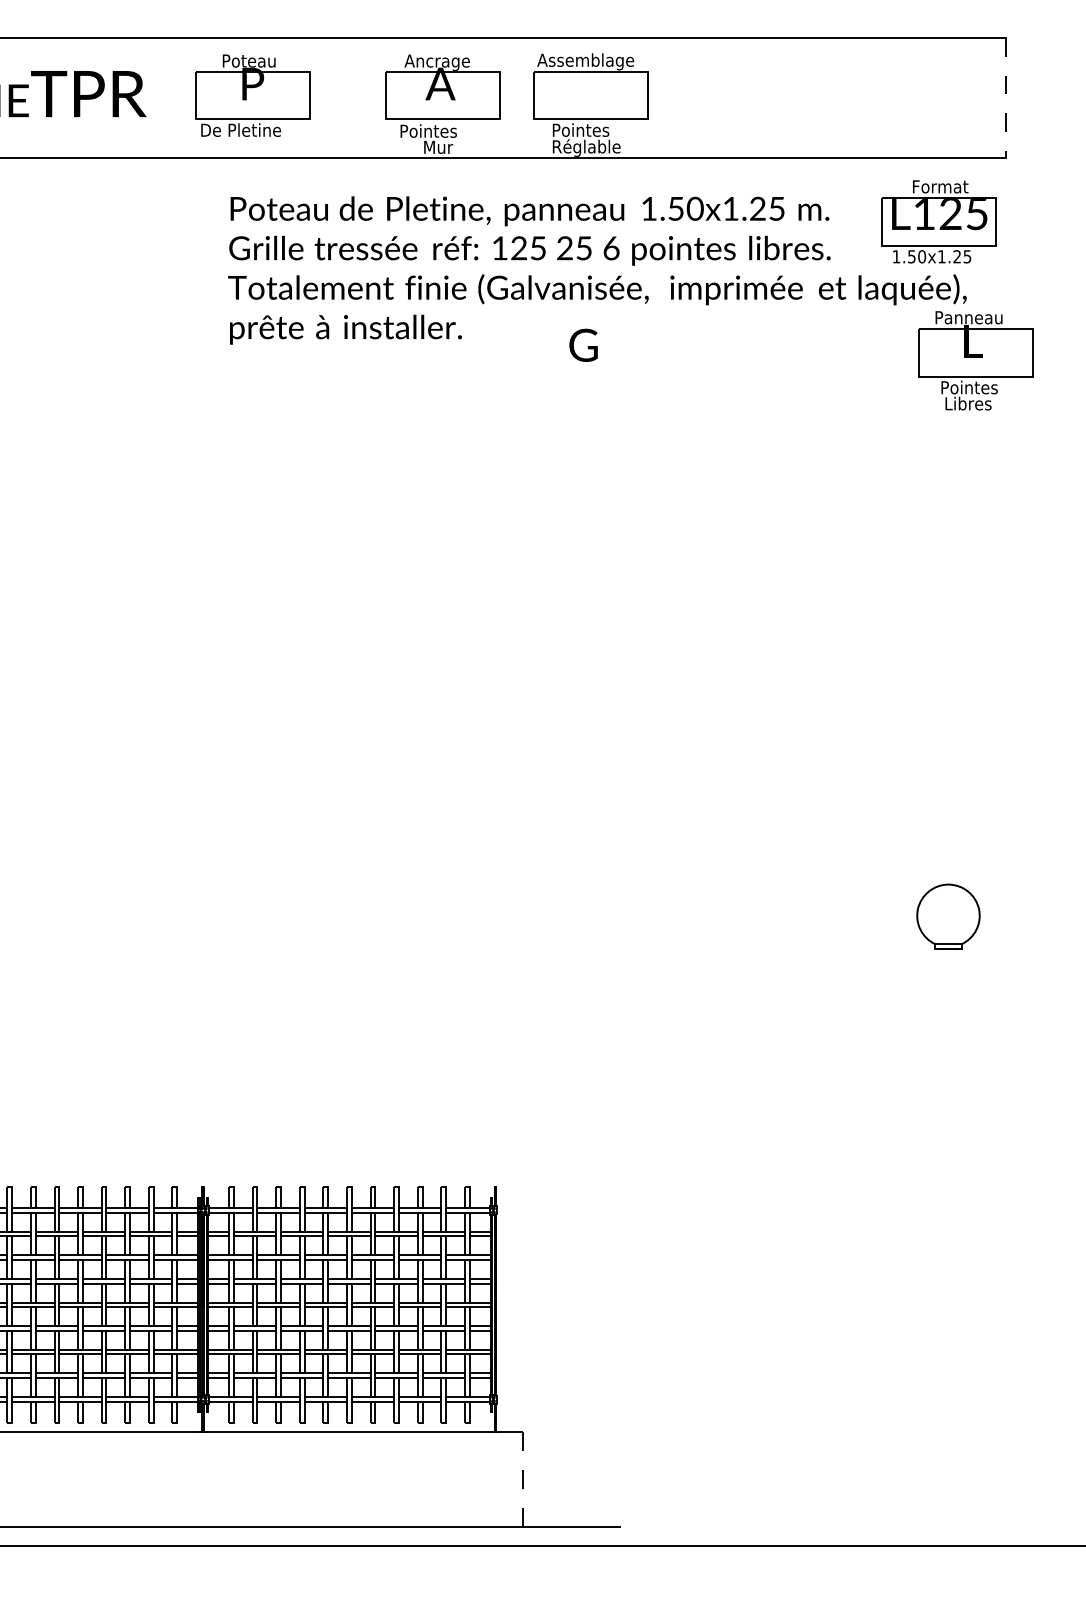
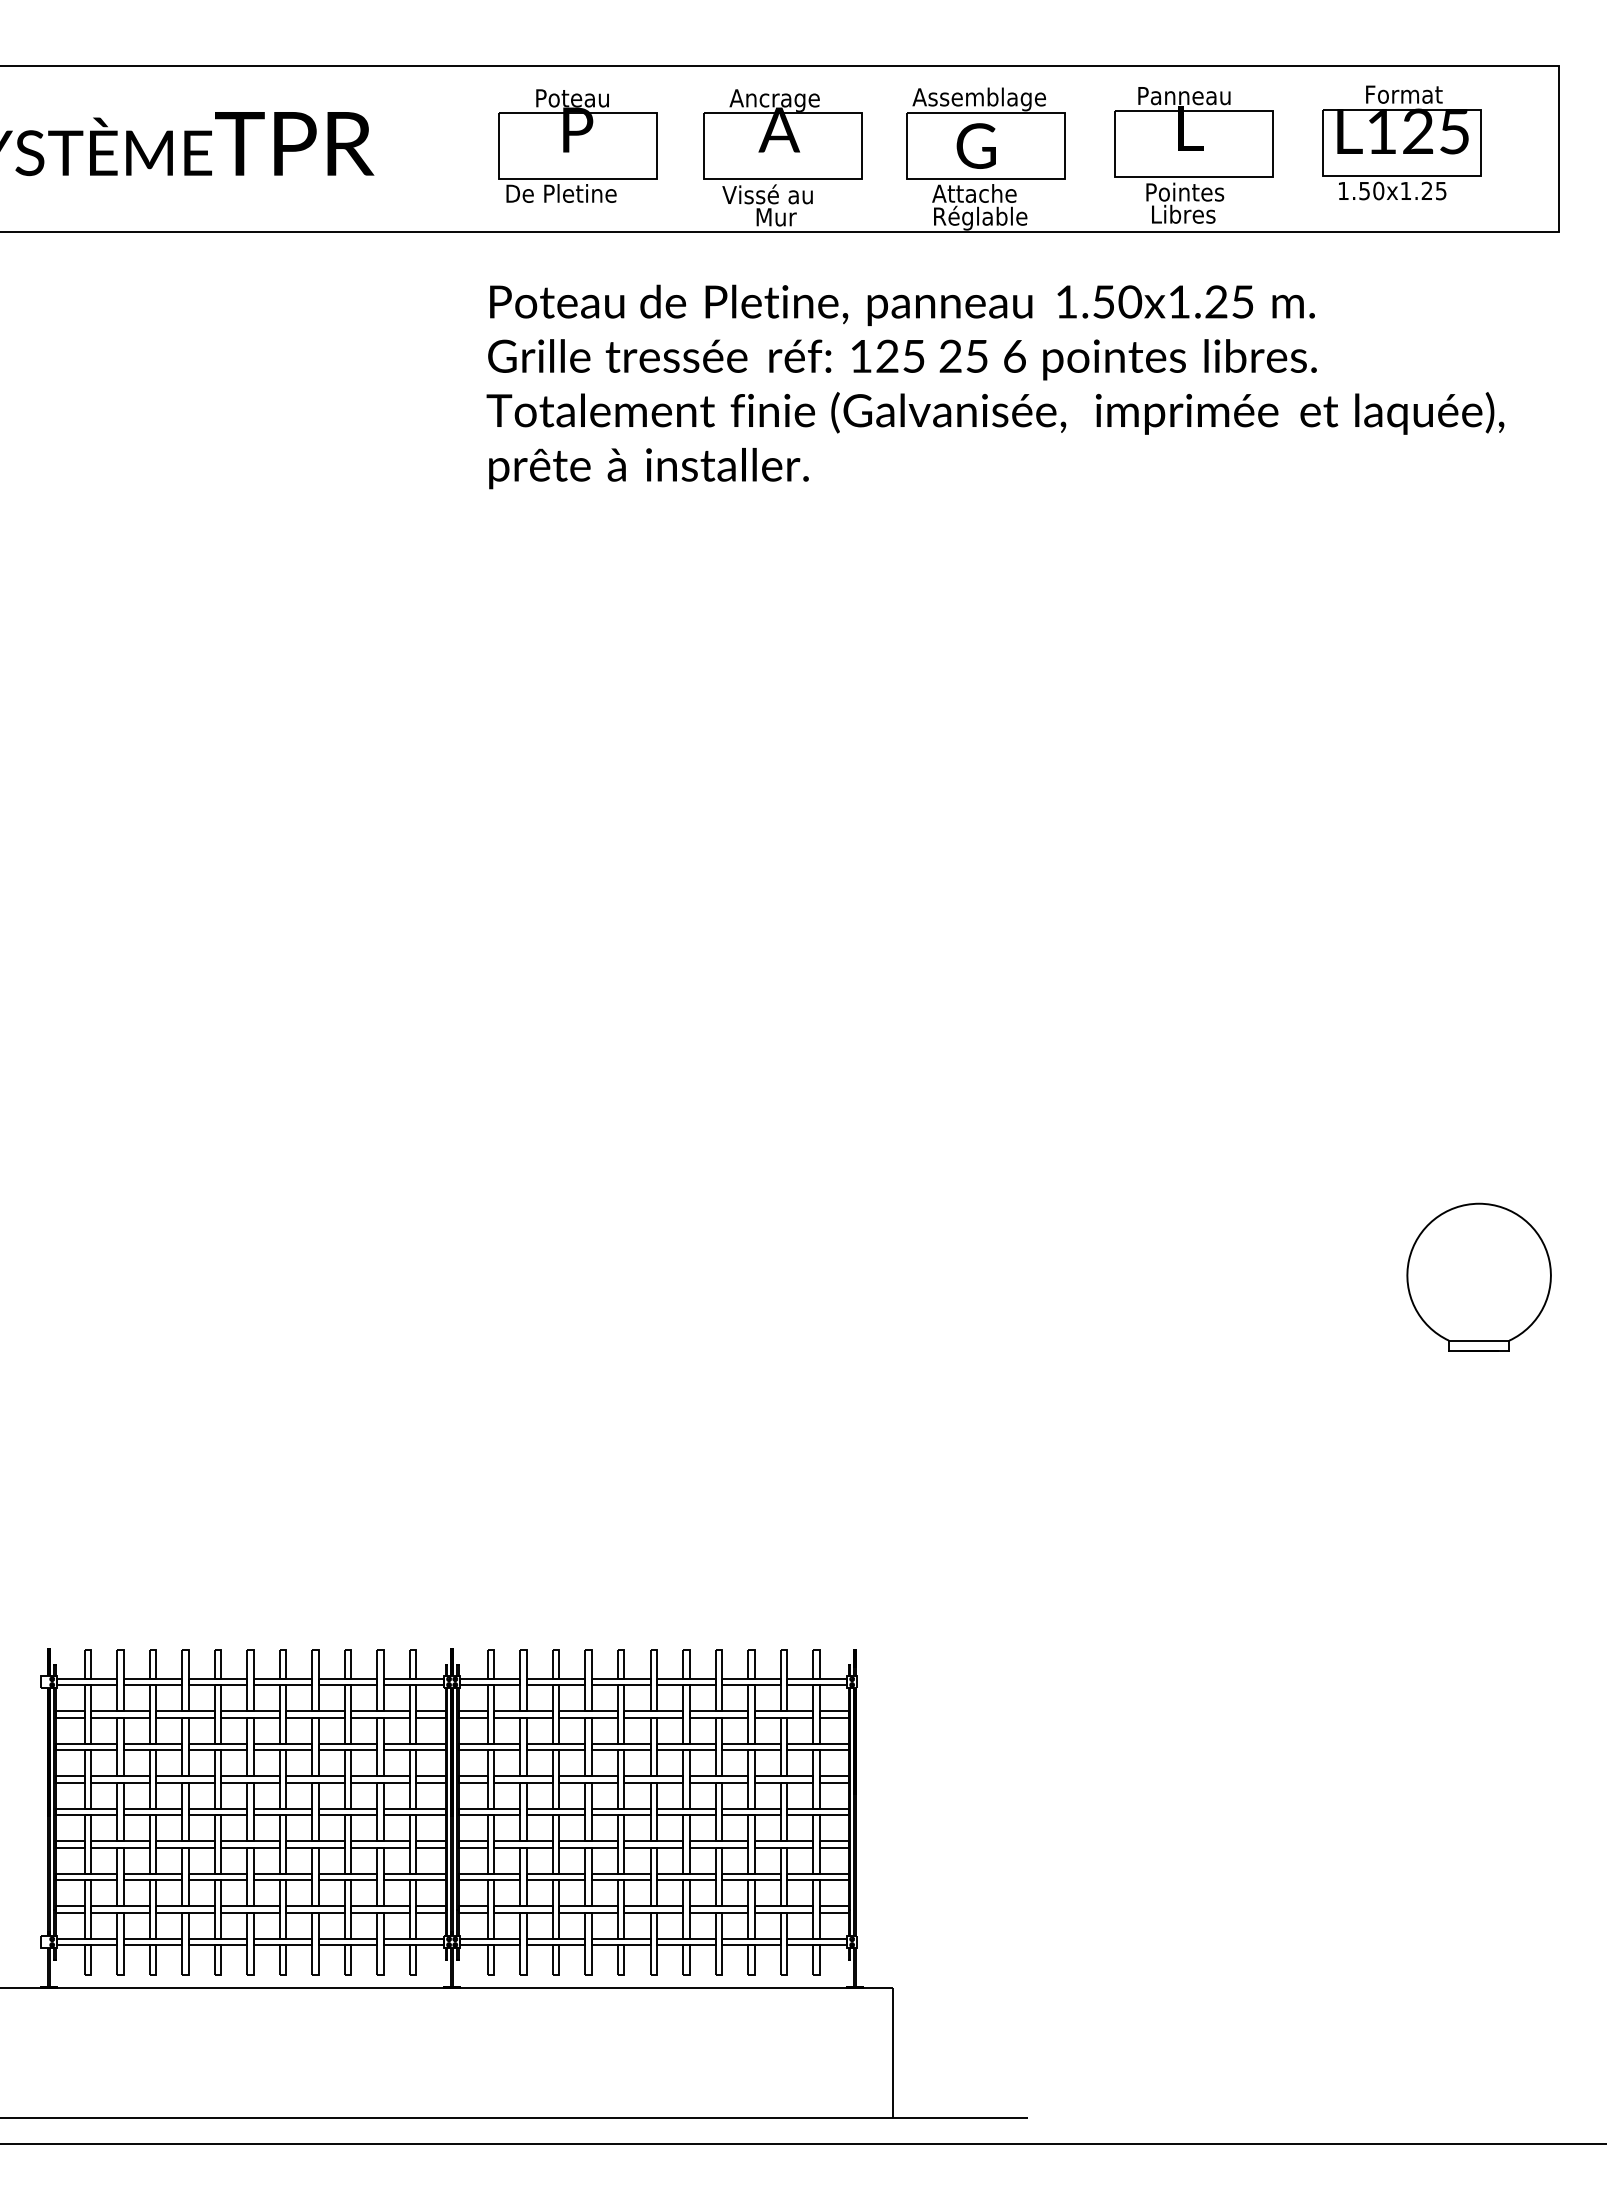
part: (252, 95) -> (577, 145), moved
line: (1006, 98) -> (1558, 149), dashed -> solid
text: (432, 130) -> (767, 194), Pointes -> Vissé au
text: (582, 130) -> (974, 193), Pointes -> Attache
part: (938, 221) -> (1401, 142), moved
text: (582, 344) -> (975, 145), moved
part: (975, 360) -> (1193, 155), moved
part: (948, 916) -> (1478, 1276), size x1.67
line: (522, 1480) -> (892, 2053), dashed -> solid

